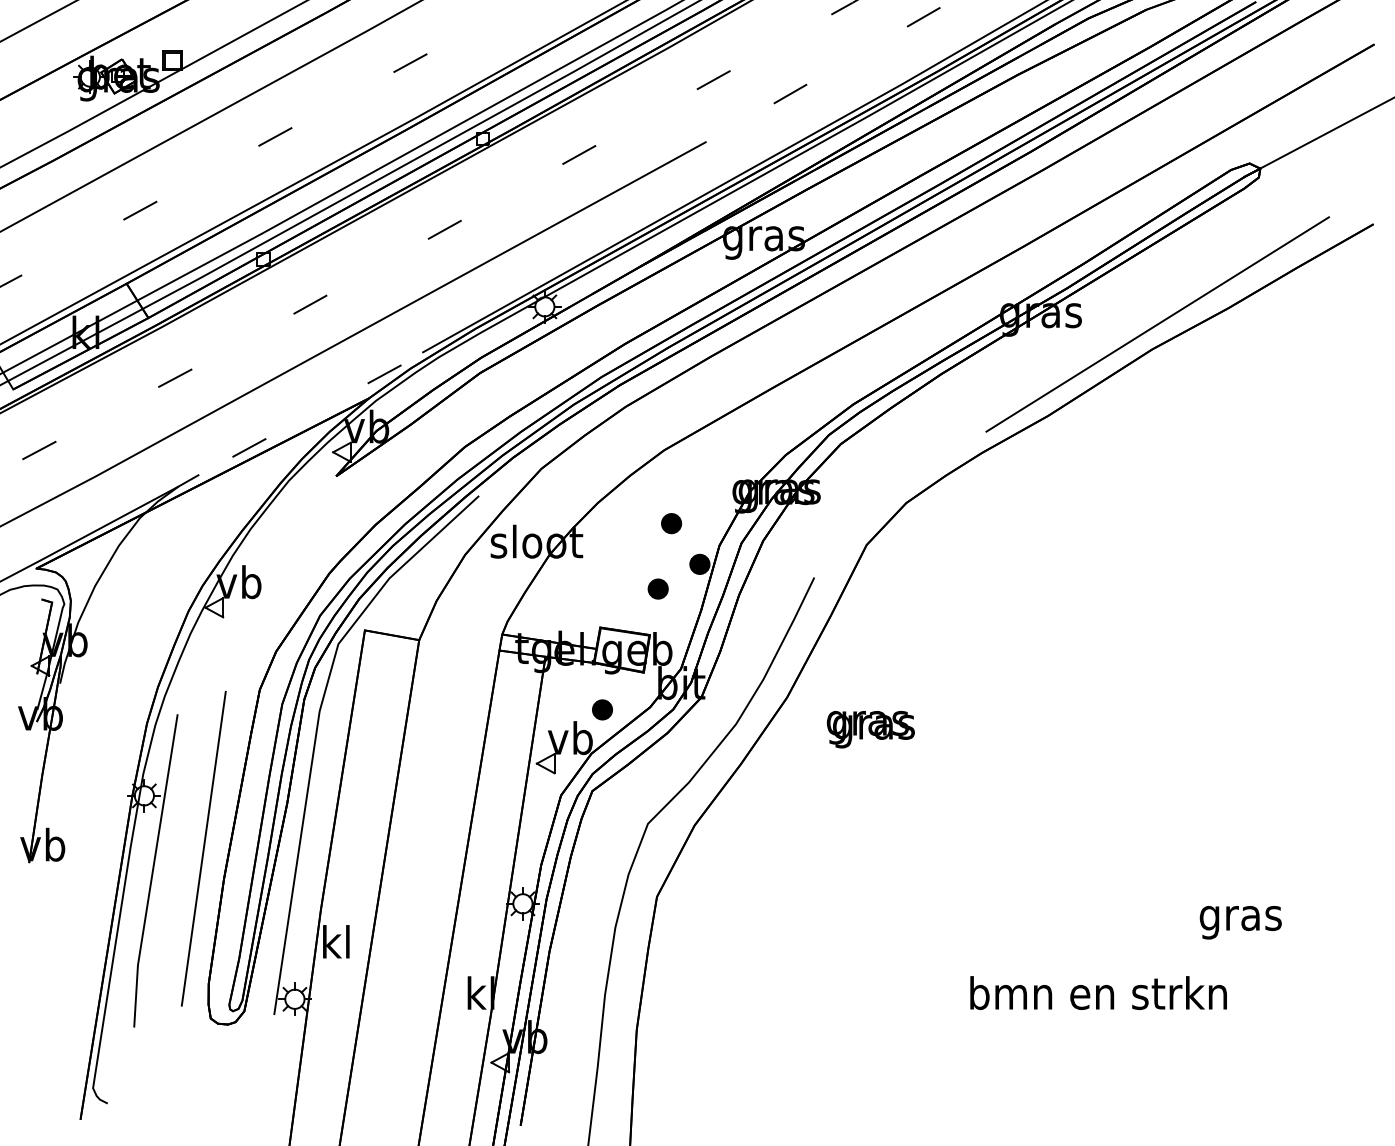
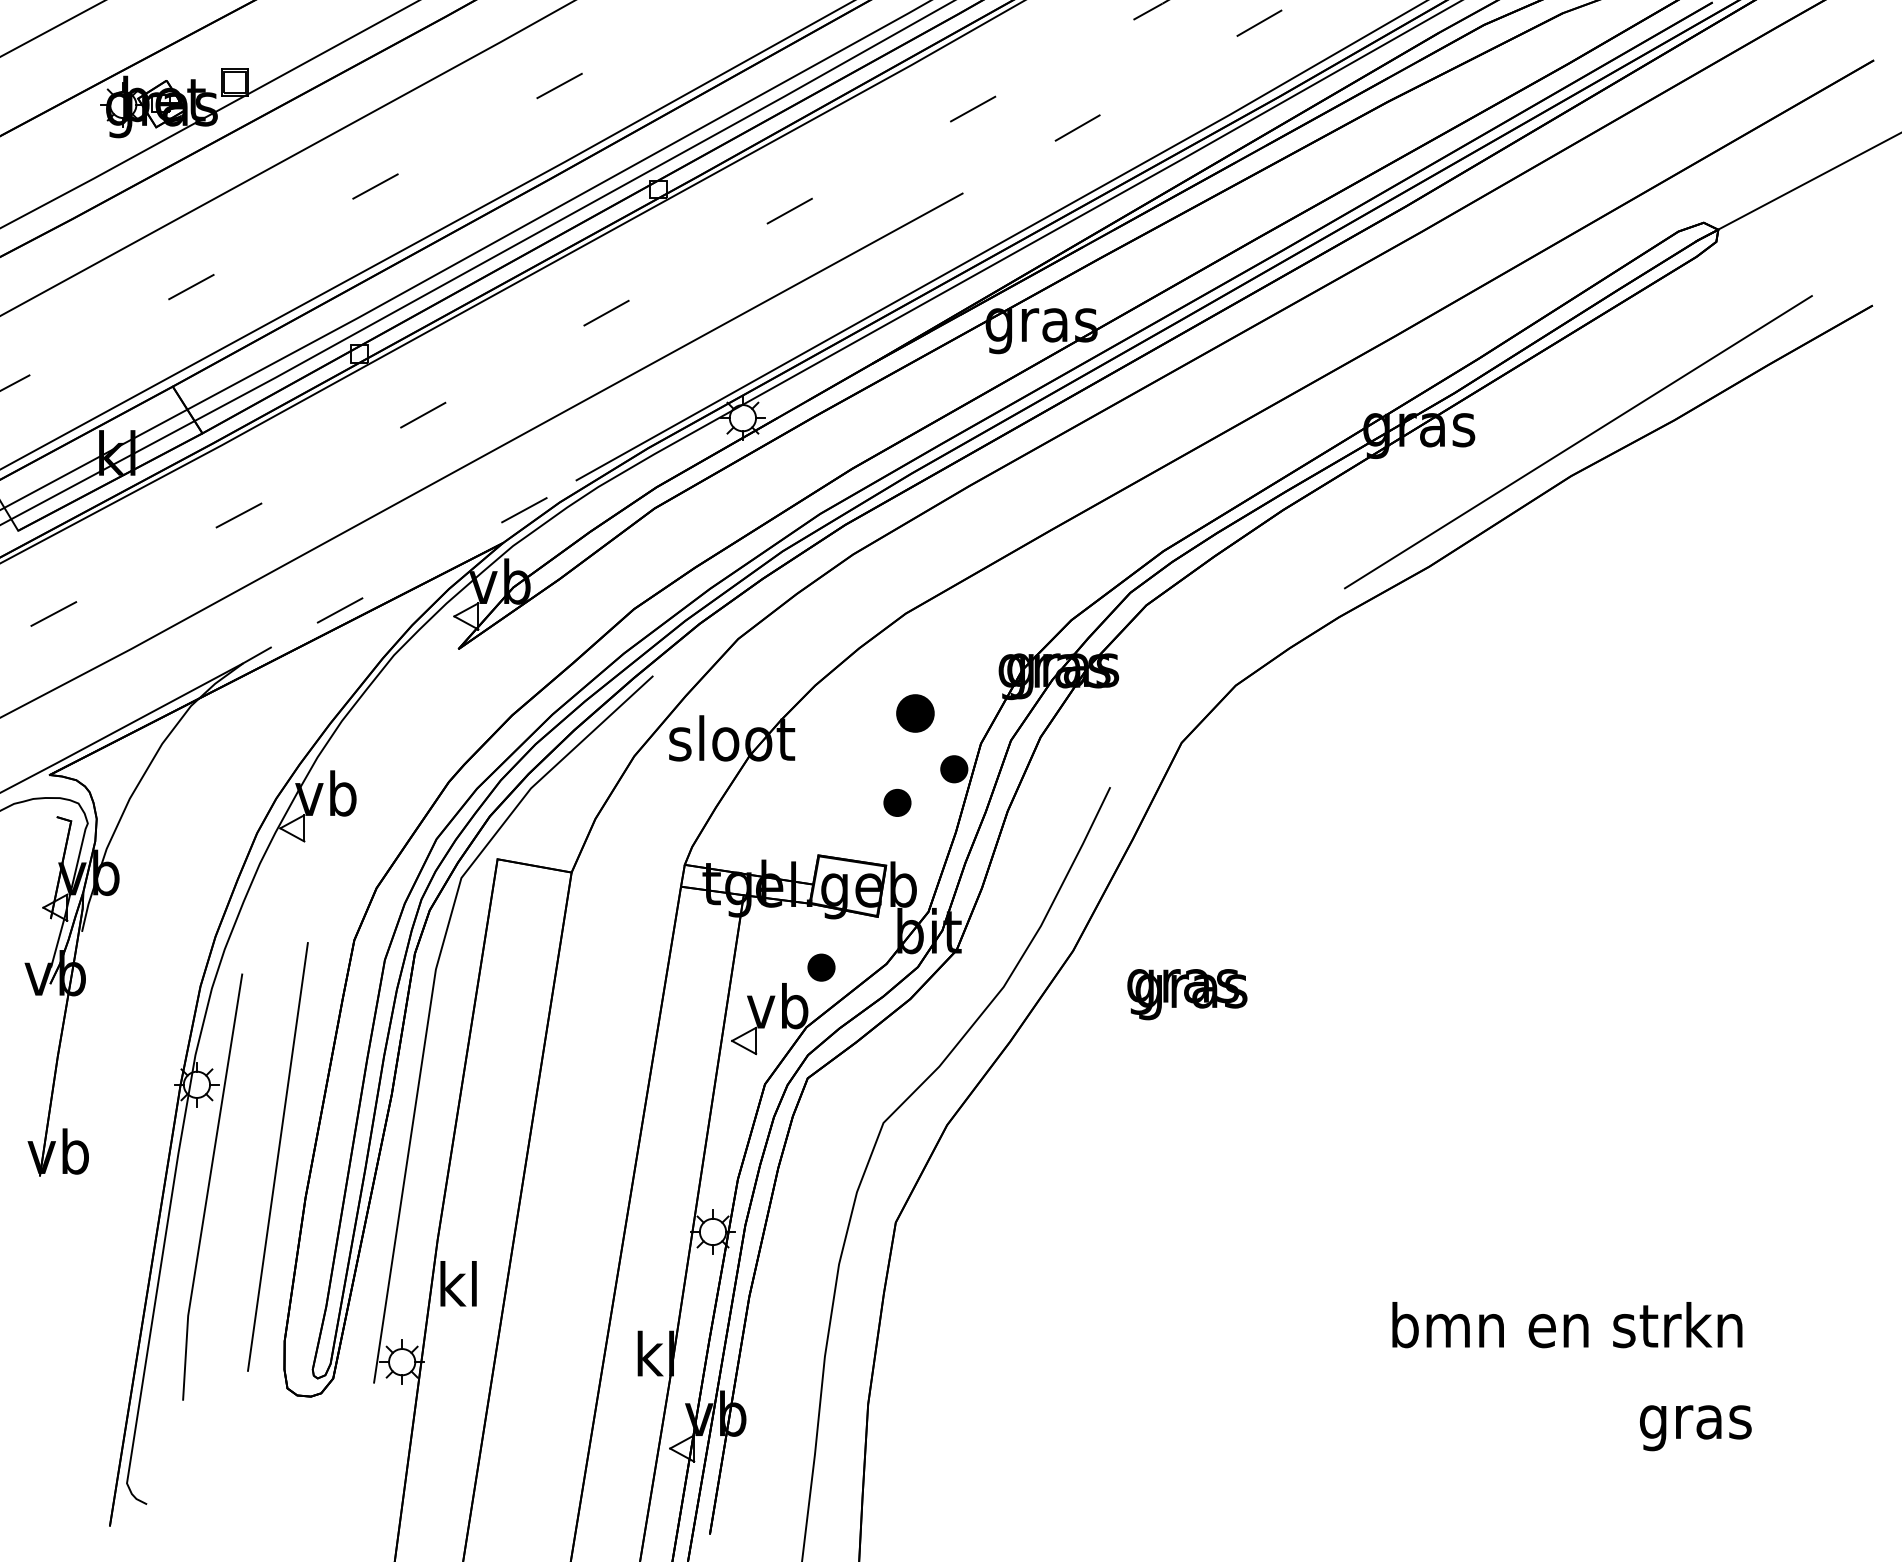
part: (671, 523) -> (915, 713), size x1.4
text: (1240, 922) -> (1695, 1427), moved
text: (1098, 992) -> (1567, 1324), moved

